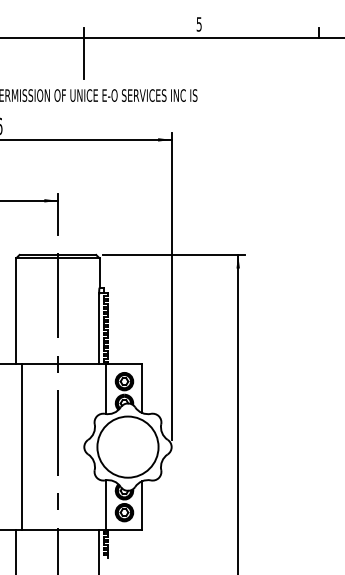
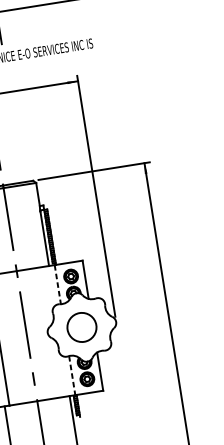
line: (106, 389) -> (57, 284), solid -> dashed
circle: (127, 446) -> (81, 327), size x0.6
line: (106, 505) -> (72, 375), solid -> dashed

